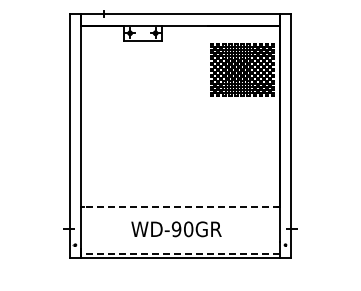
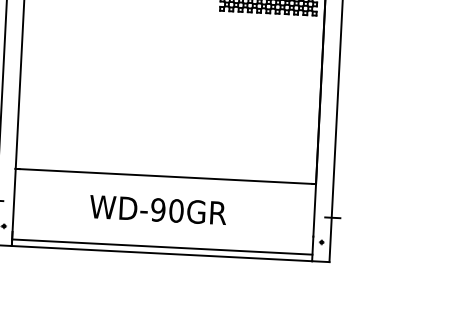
line: (179, 206) -> (164, 175), dashed -> solid
line: (179, 253) -> (160, 246), dashed -> solid

